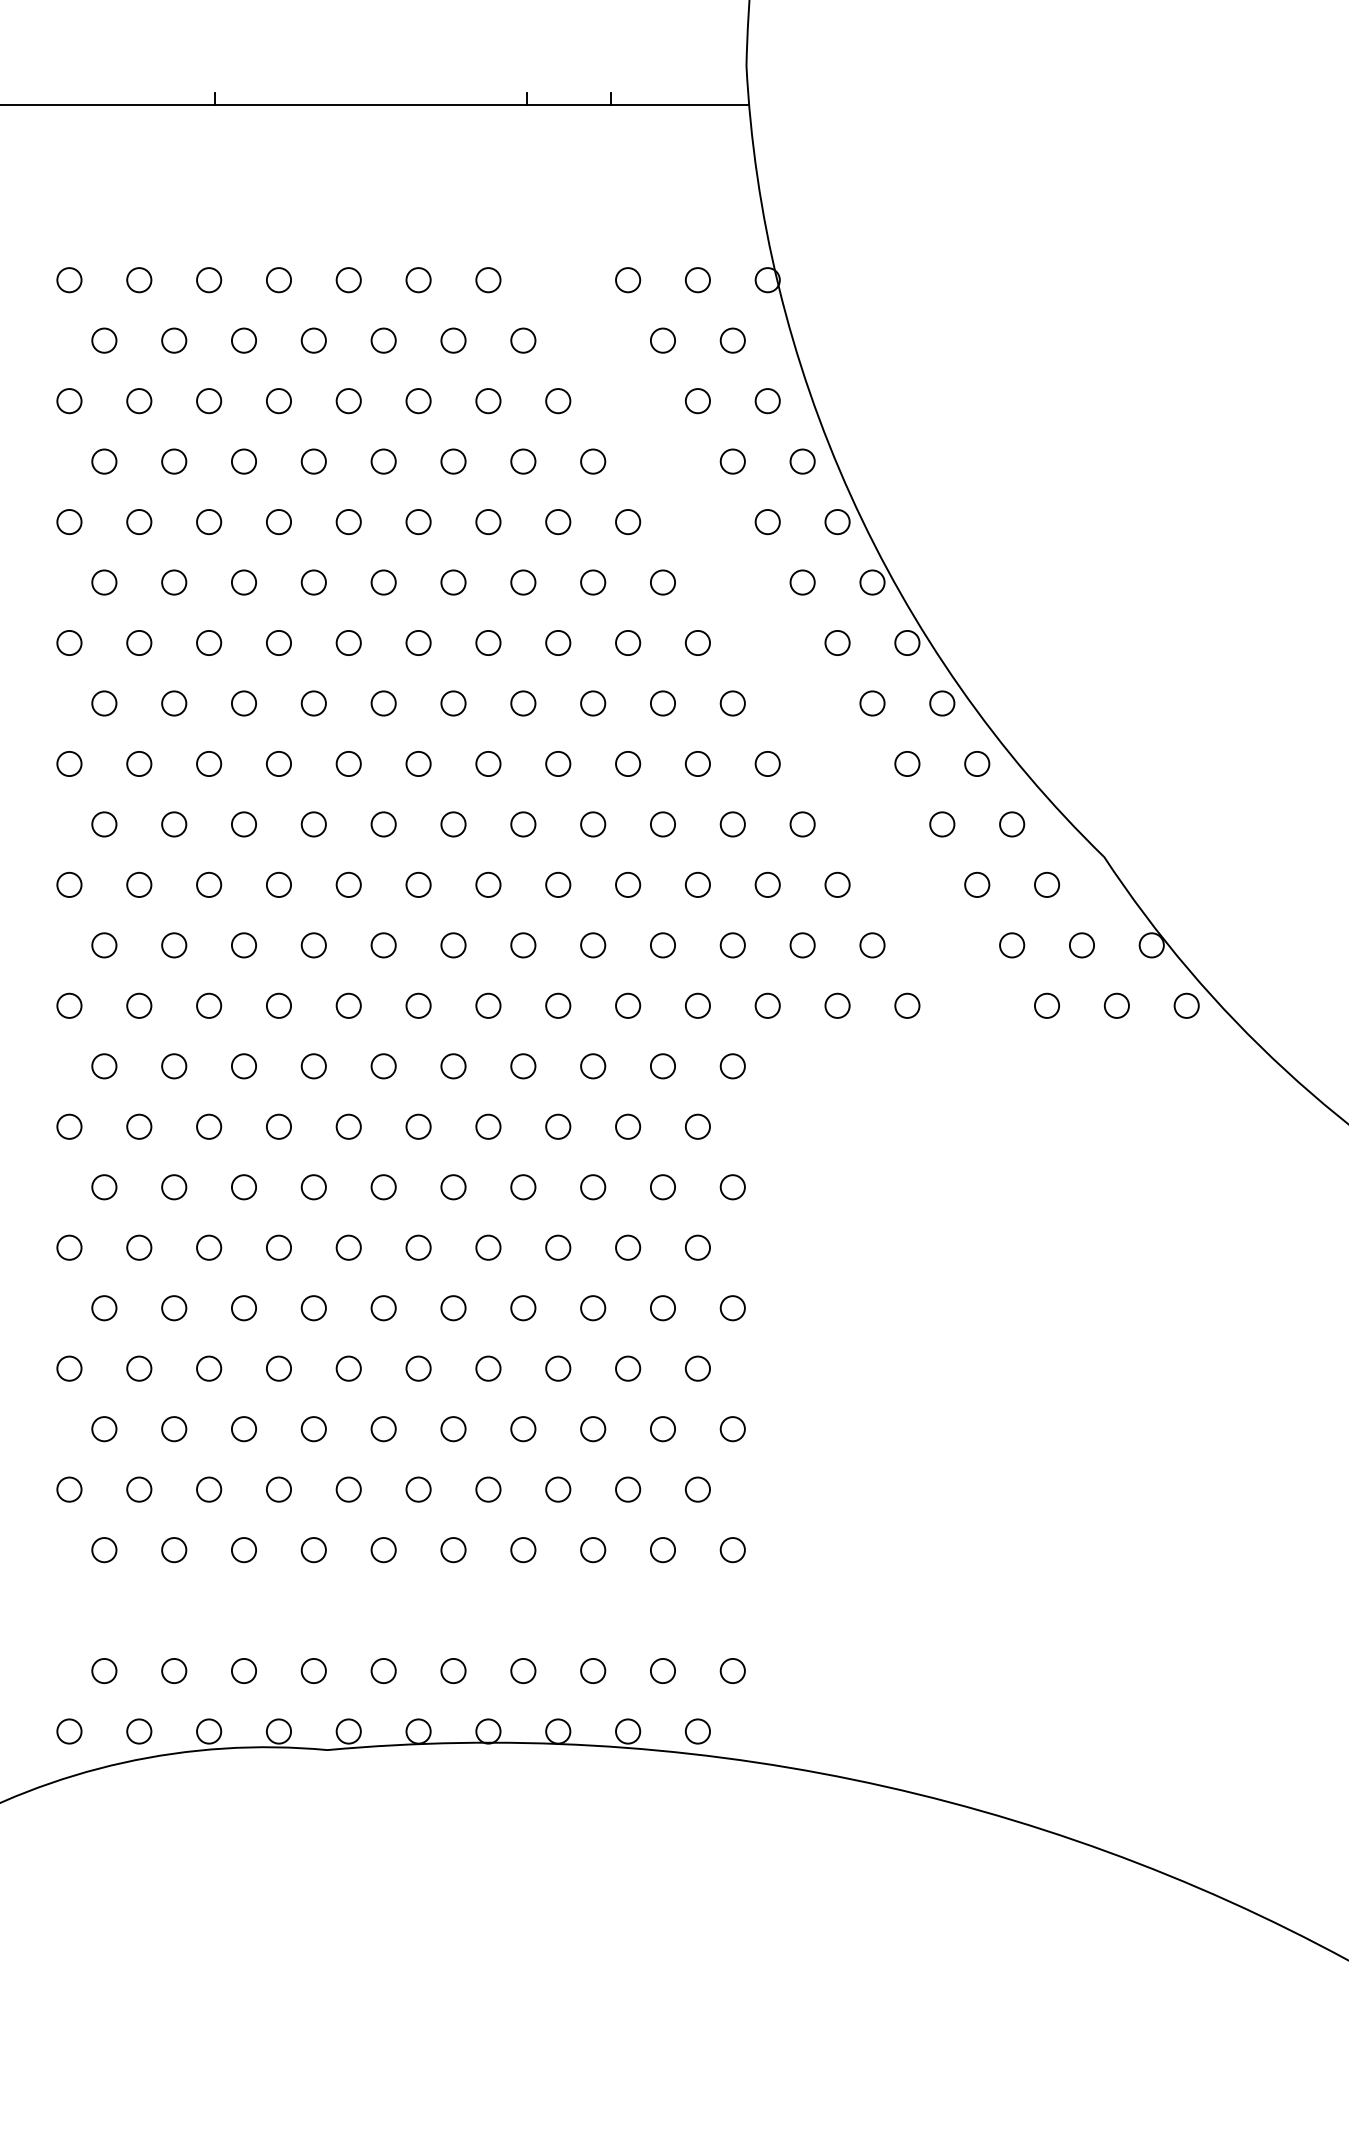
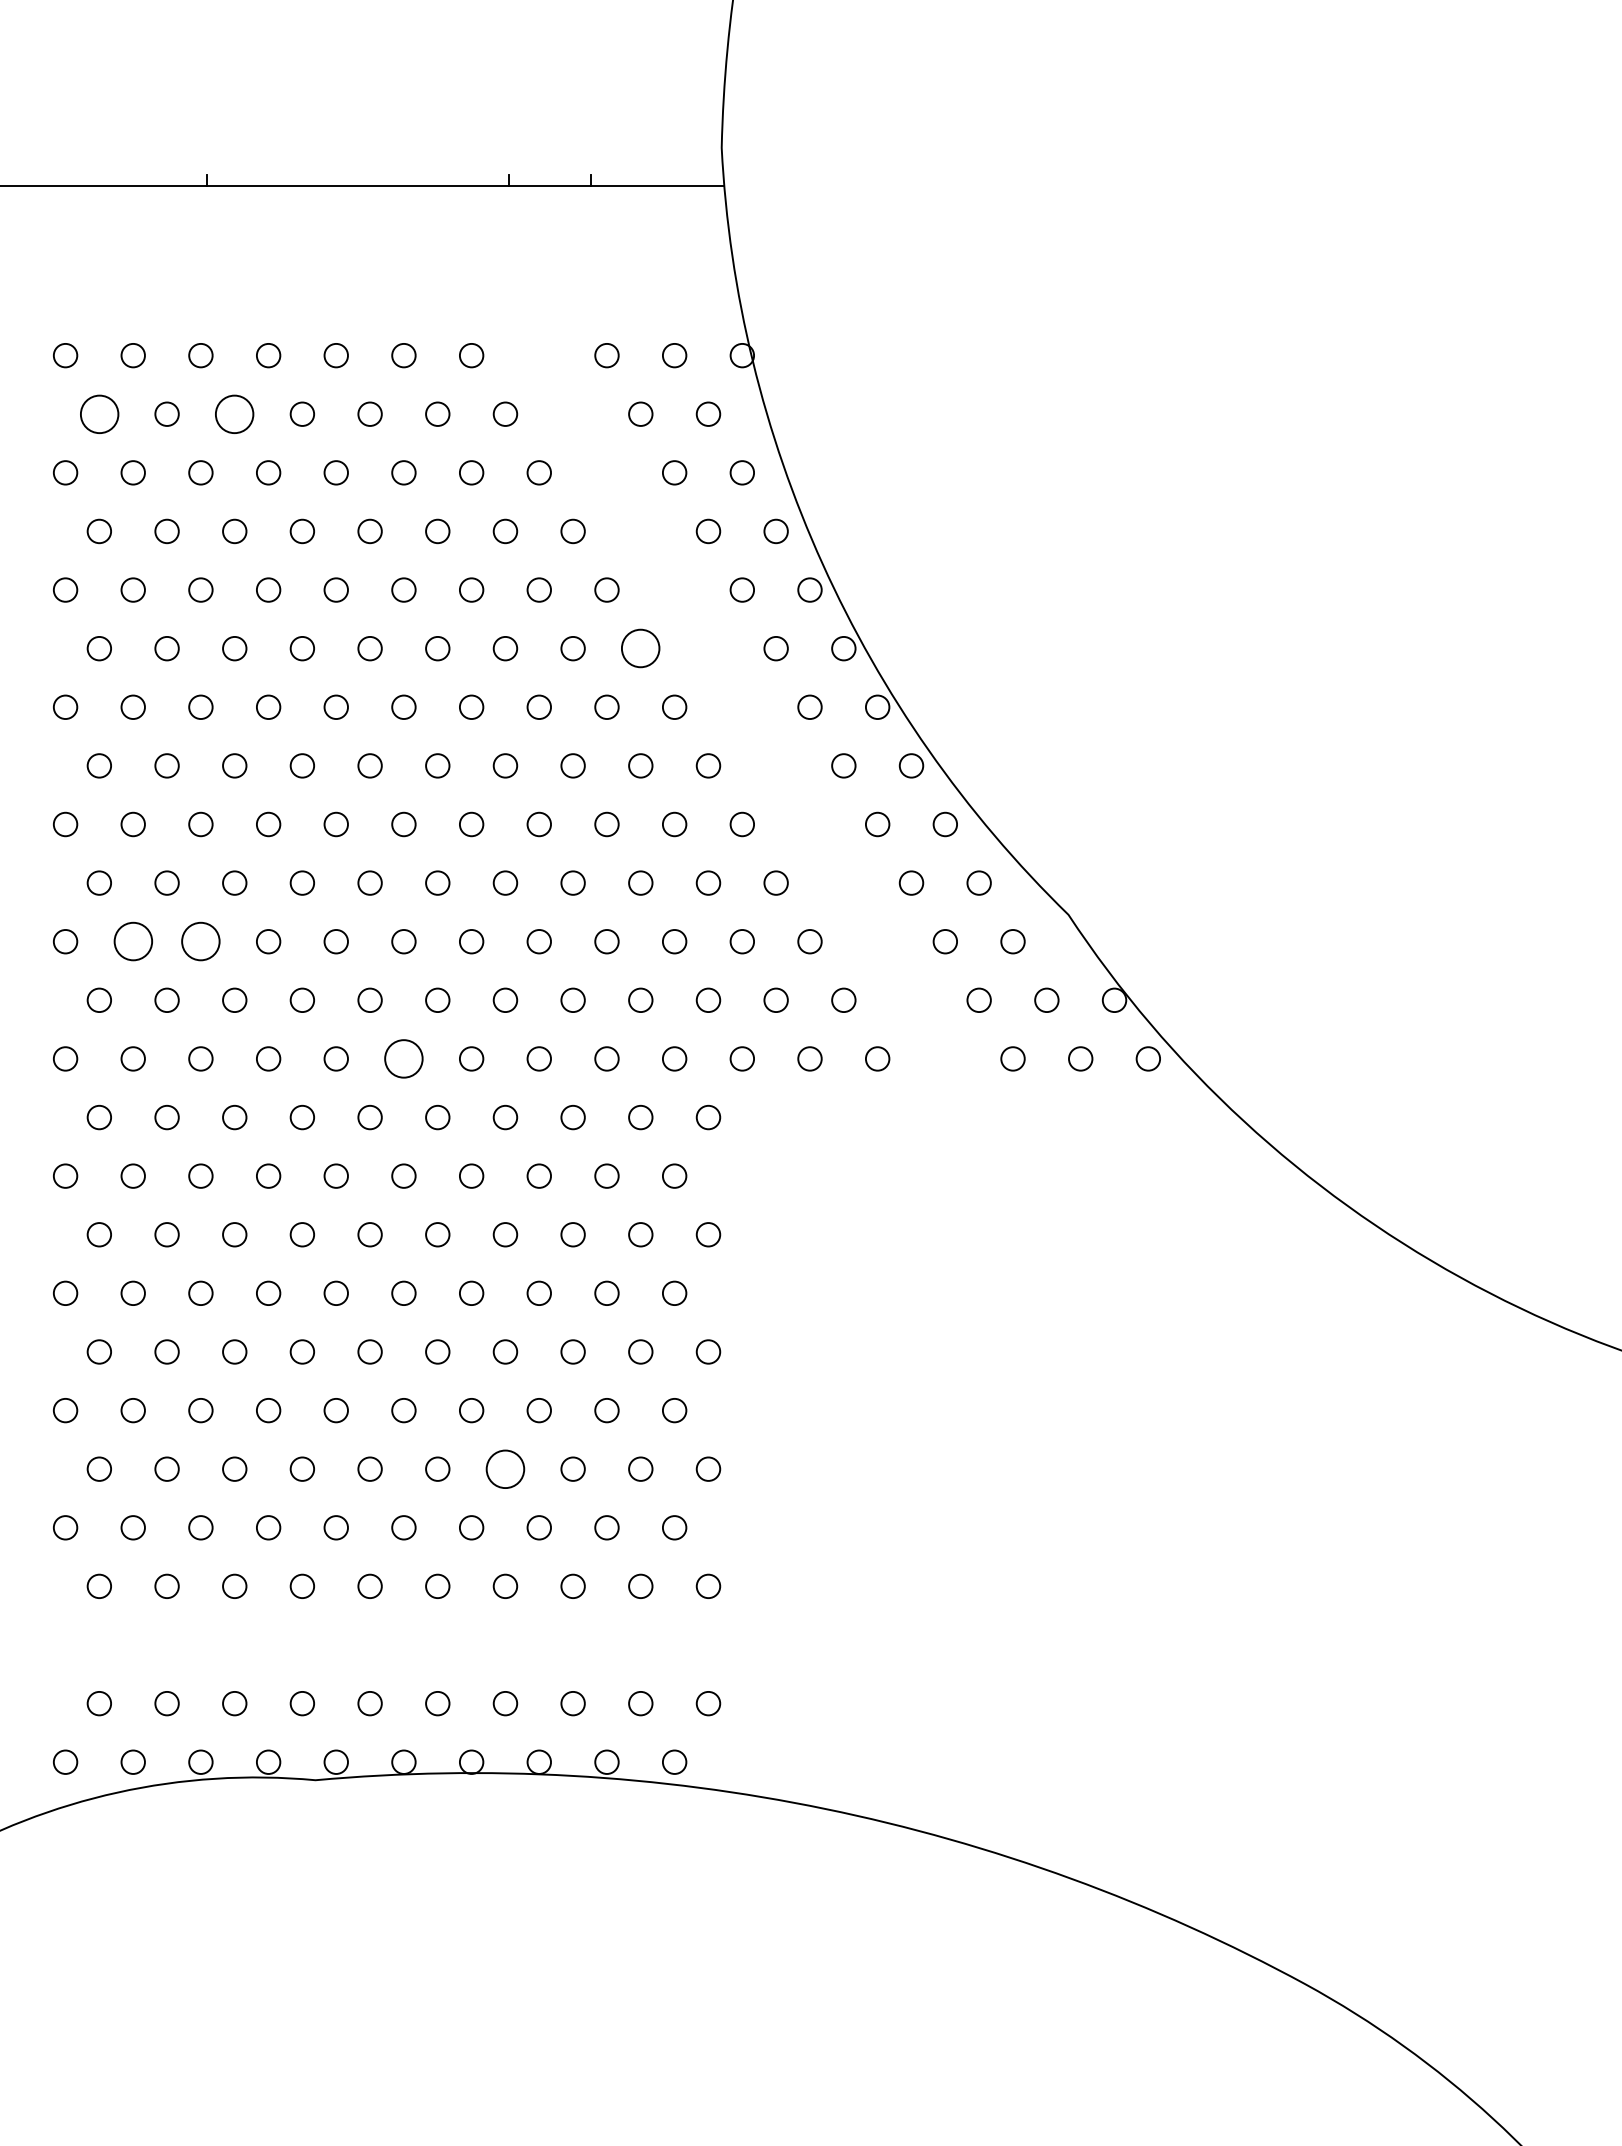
circle: (103, 339) -> (98, 413), size x1.6
circle: (243, 339) -> (234, 413), size x1.6
circle: (662, 582) -> (640, 648), size x1.6
circle: (138, 884) -> (132, 941), size x1.6
circle: (208, 884) -> (200, 941), size x1.6
circle: (418, 1005) -> (403, 1058), size x1.6
circle: (523, 1428) -> (505, 1468), size x1.6

